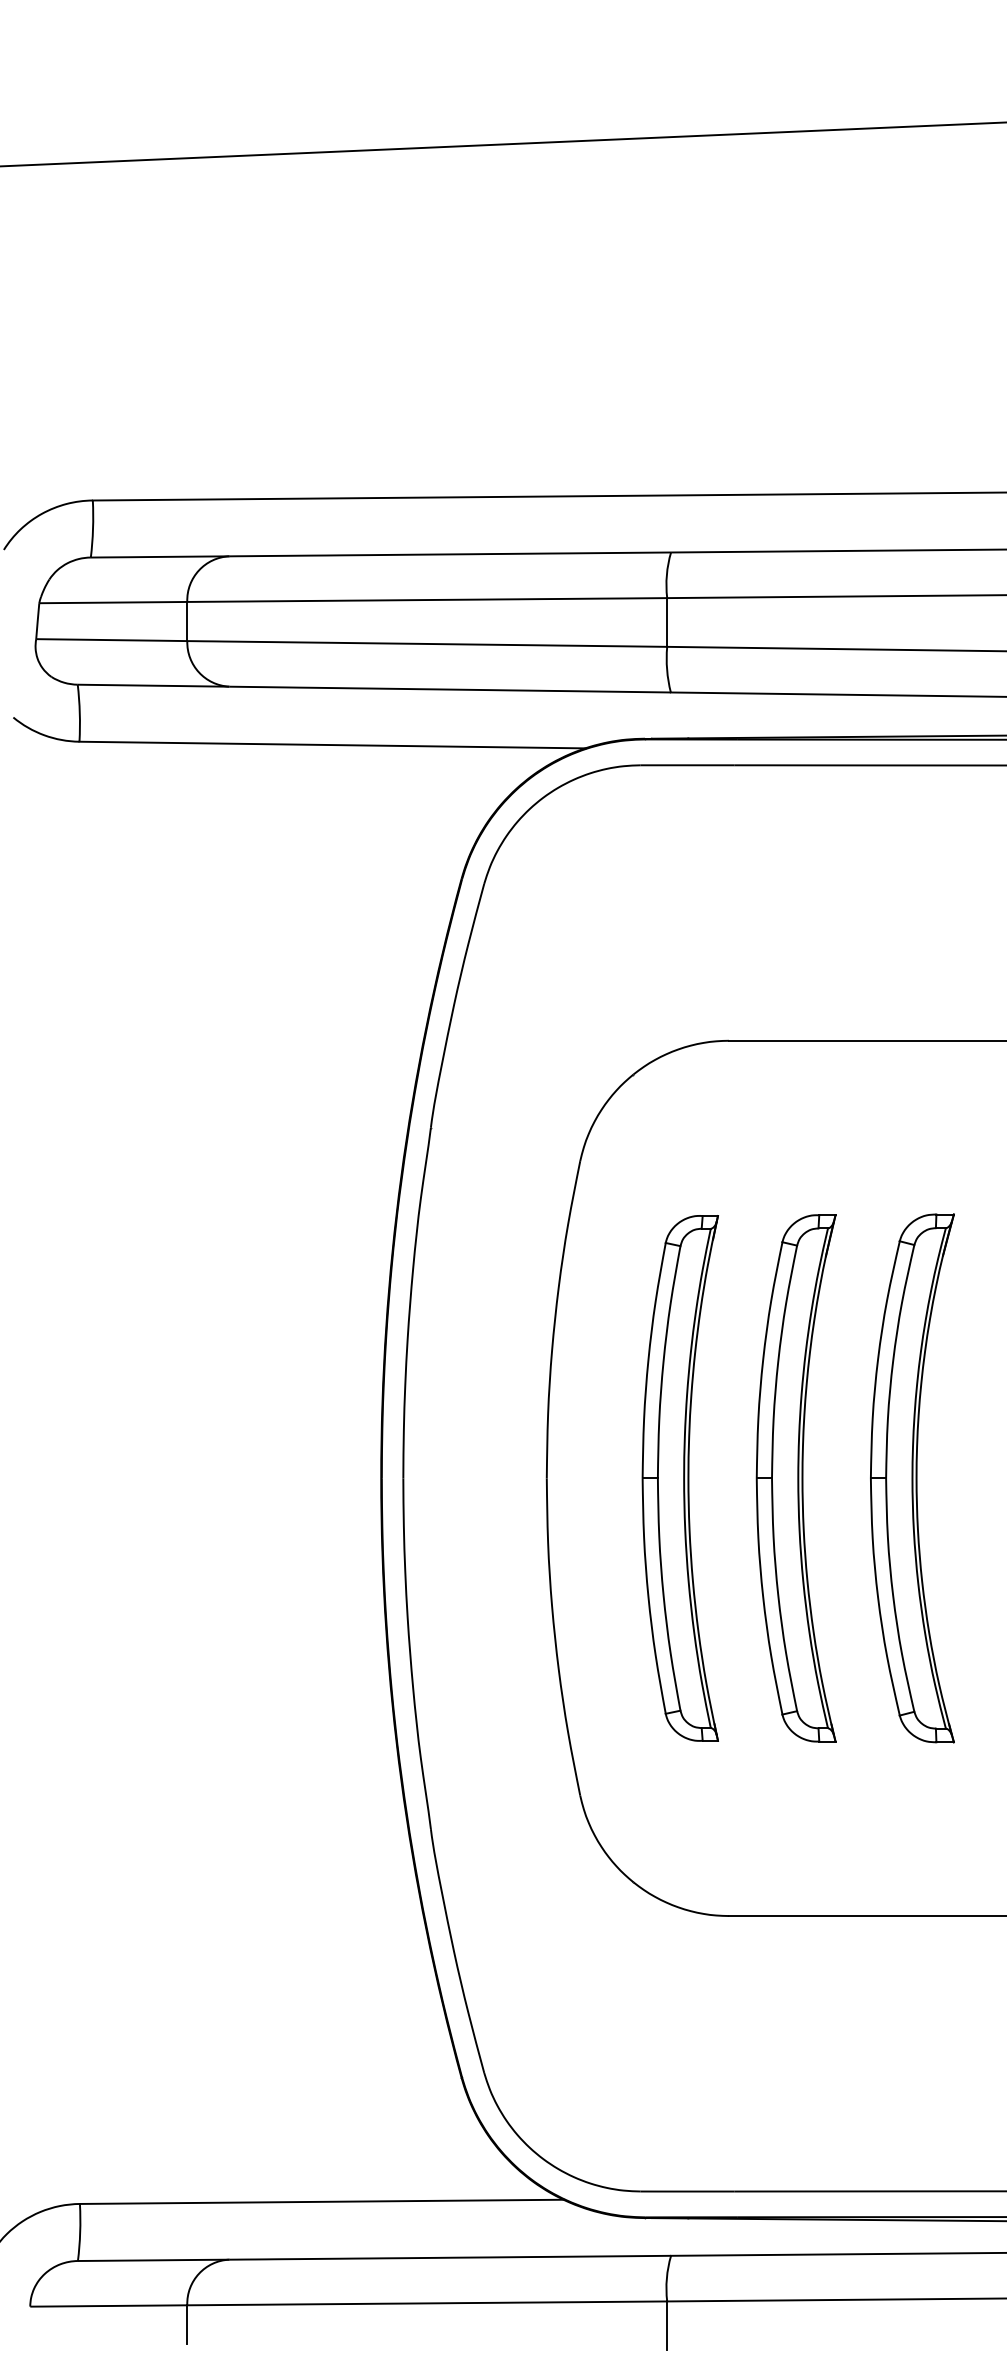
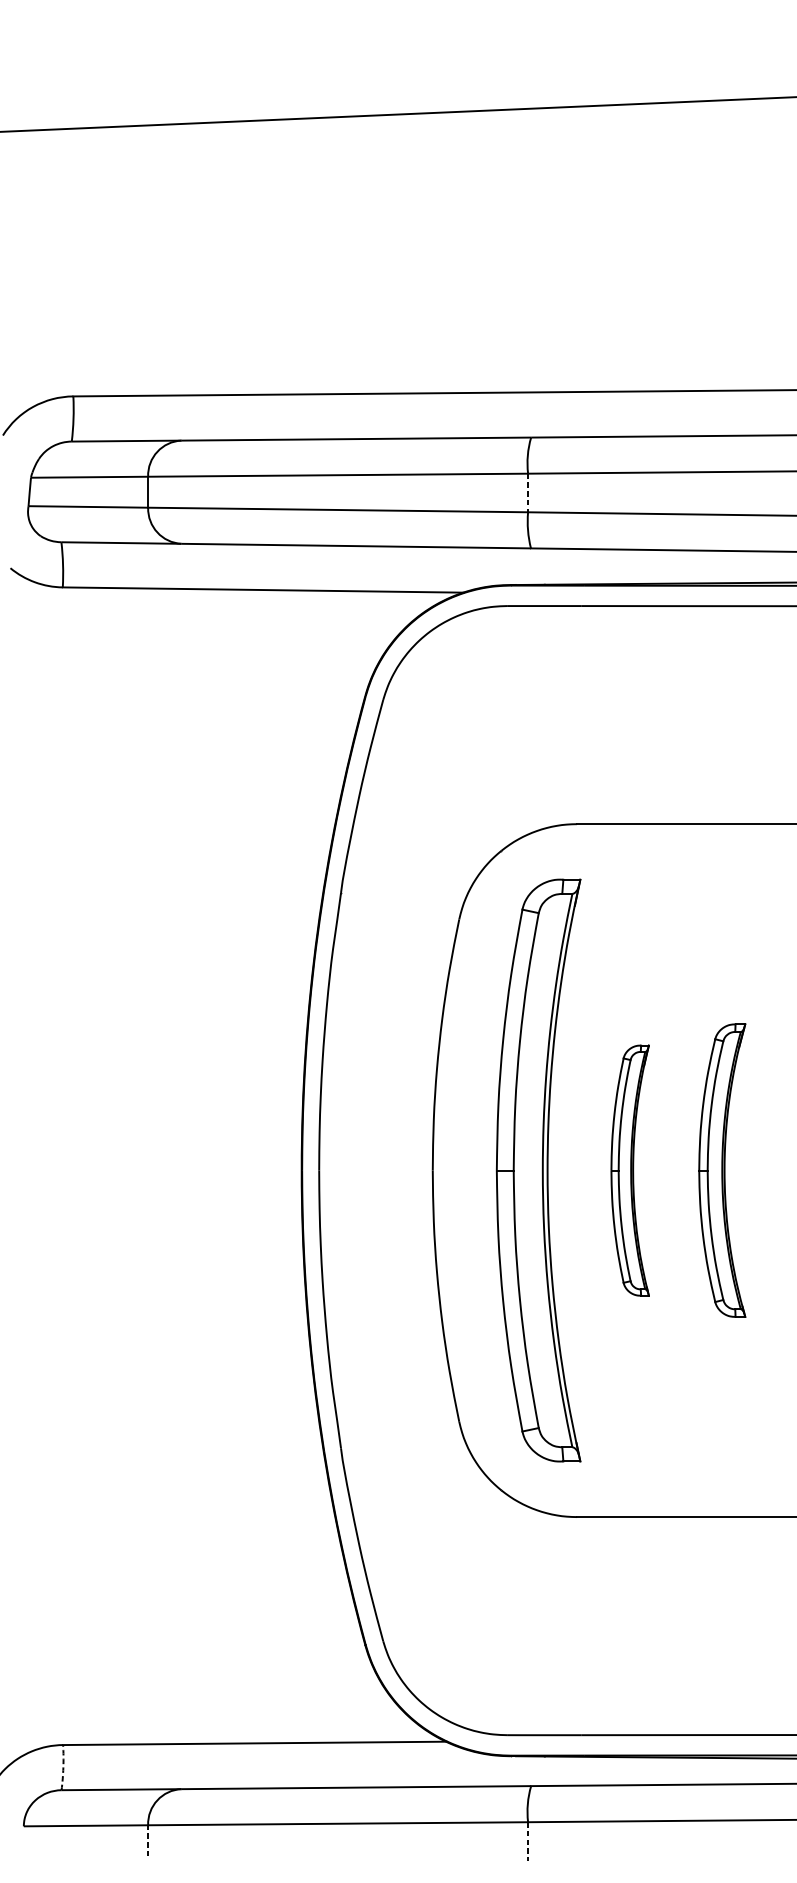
line: (667, 622) -> (528, 493), solid -> dashed
part: (679, 1478) -> (537, 1170), size x1.4
part: (795, 1478) -> (629, 1170), size x0.6
part: (912, 1478) -> (722, 1170), size x0.7
arc: (80, 2232) -> (63, 1767), solid -> dashed
line: (187, 2324) -> (148, 1840), solid -> dashed
line: (667, 2326) -> (528, 1842), solid -> dashed

